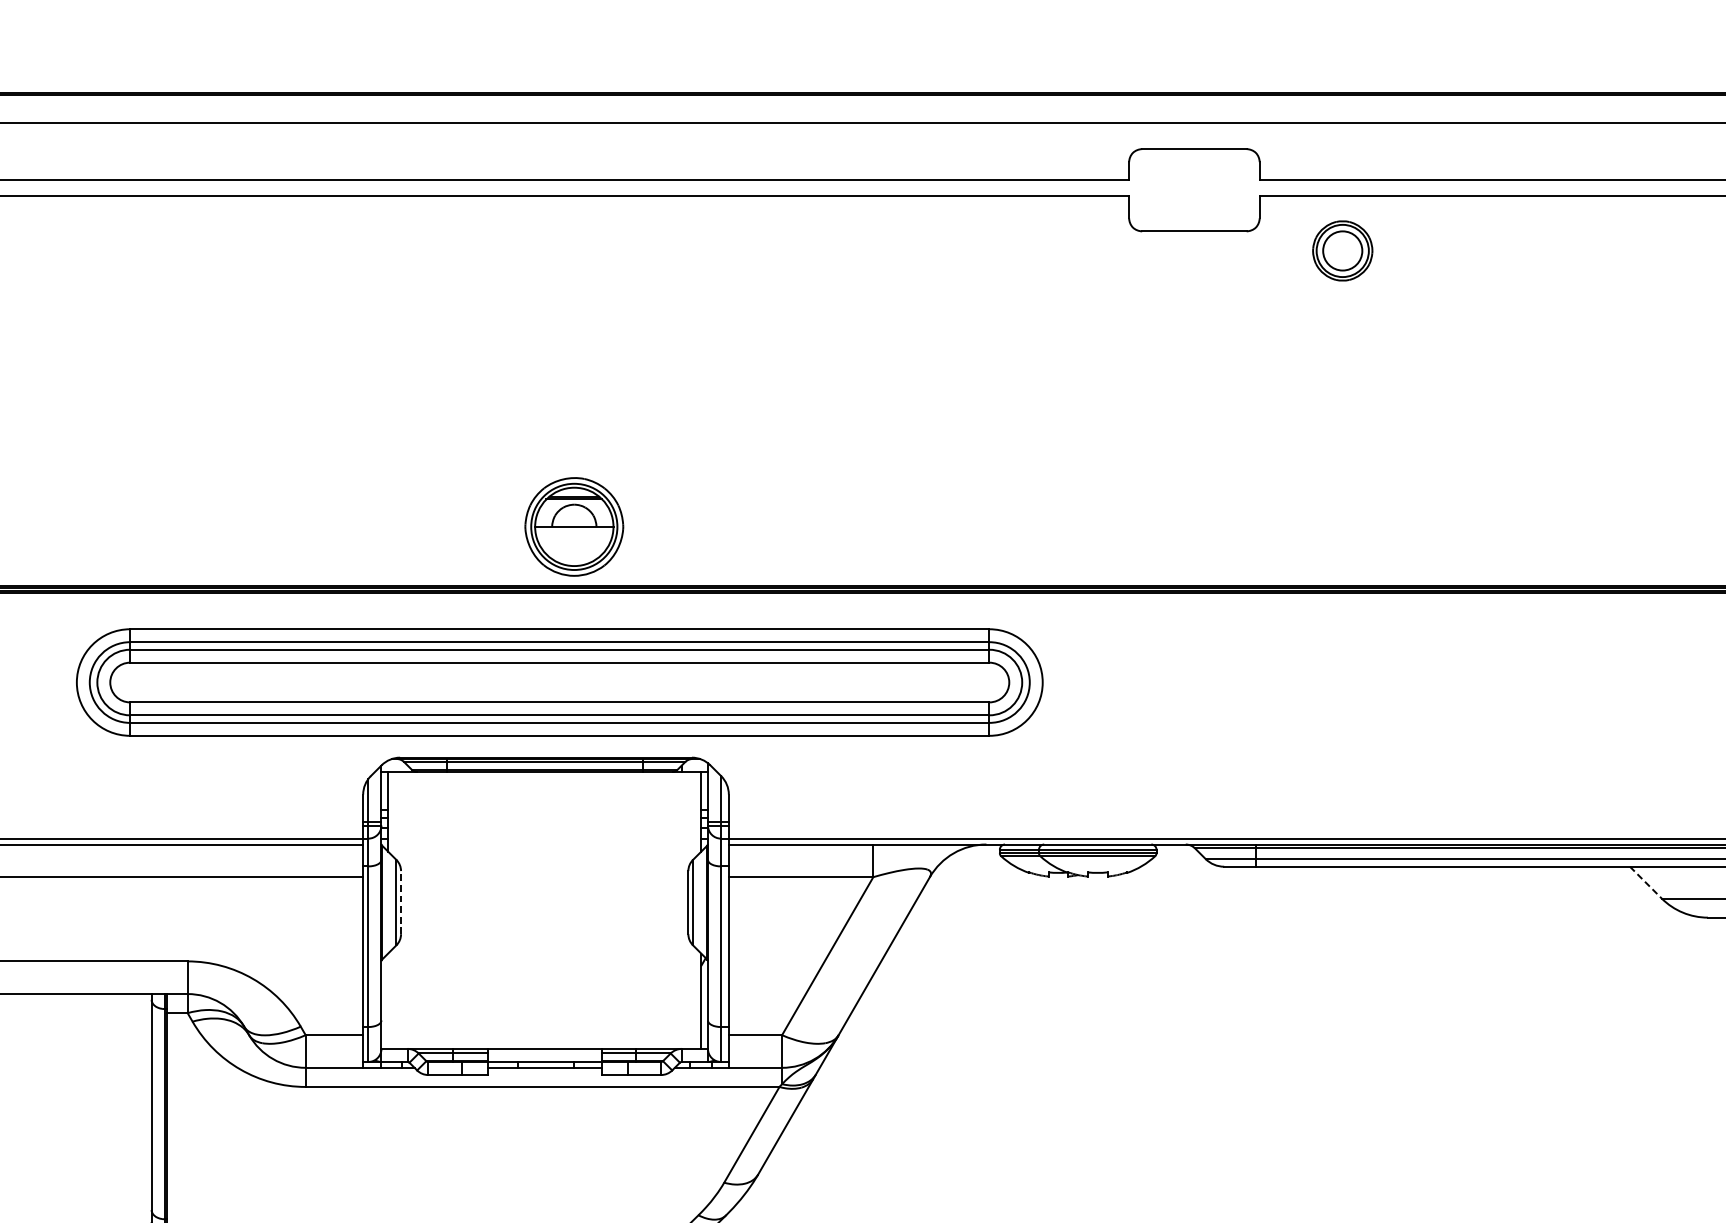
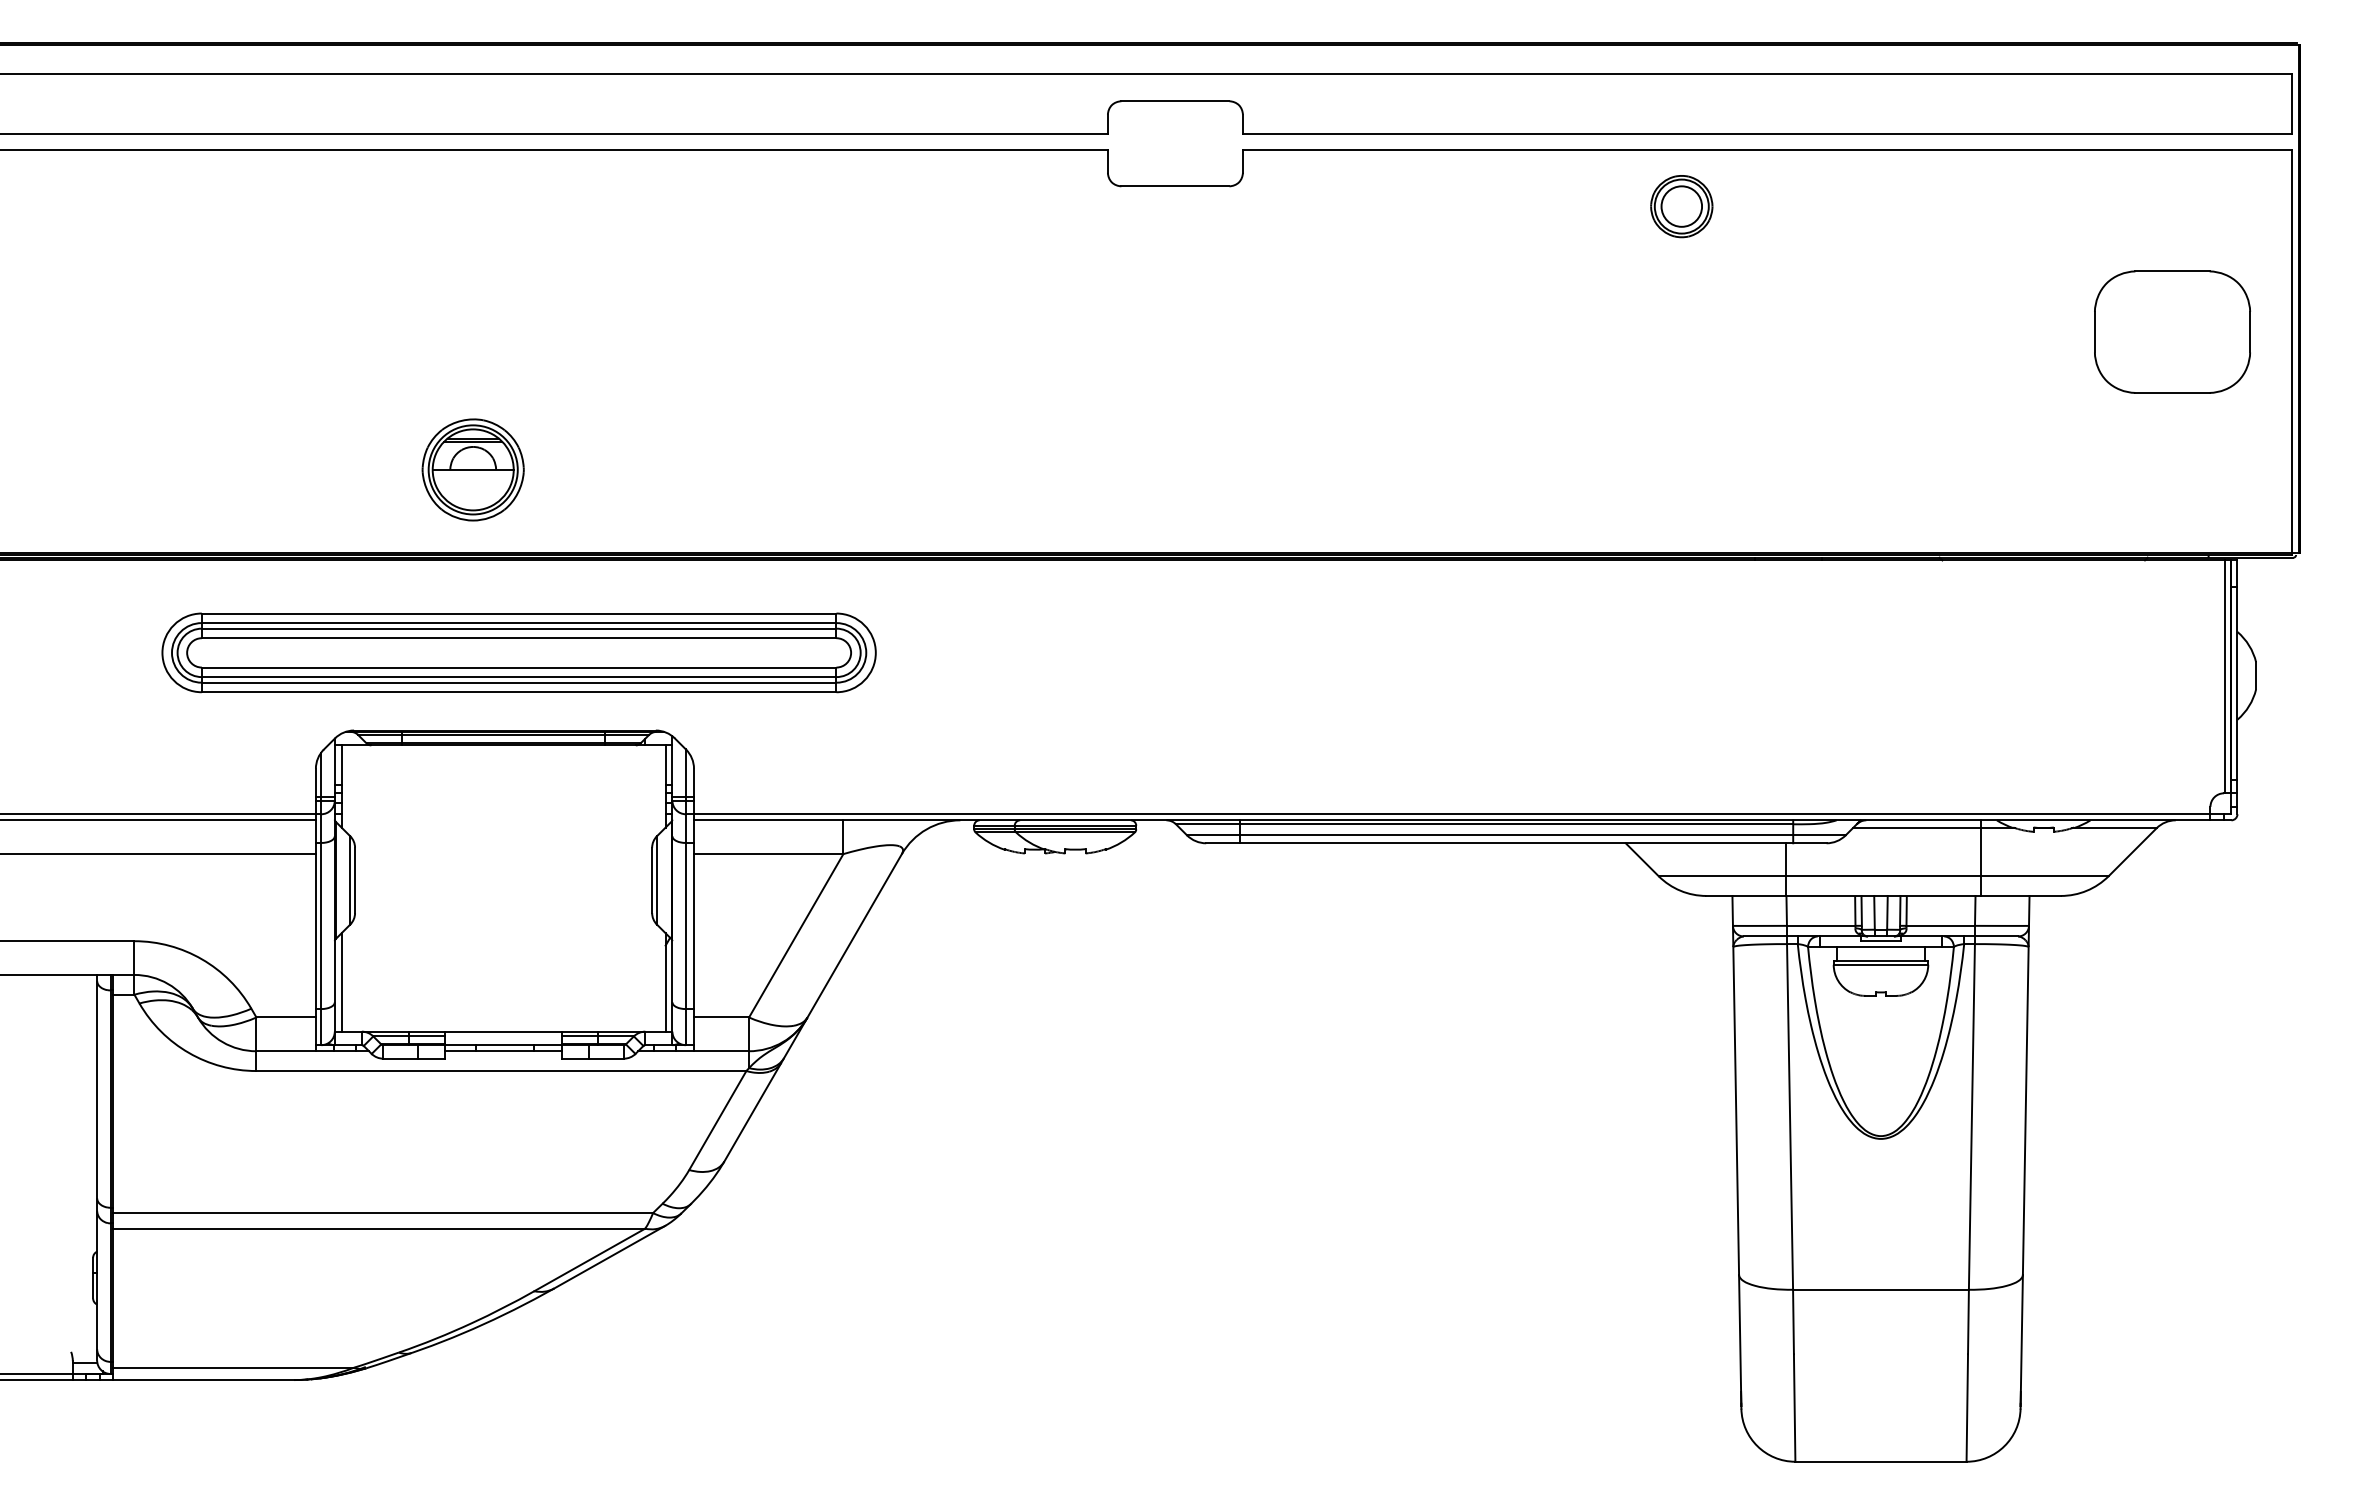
part: (1342, 250) -> (1681, 206), moved
part: (573, 526) -> (472, 469), moved
part: (559, 682) -> (518, 652), size x0.71
line: (1646, 883) -> (1642, 860), dashed -> solid
line: (401, 902) -> (355, 880), dashed -> solid
line: (387, 1001) -> (341, 982), added

